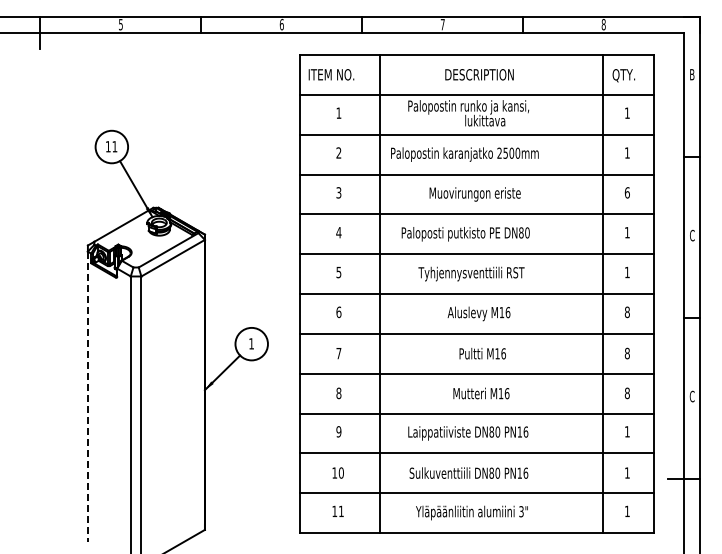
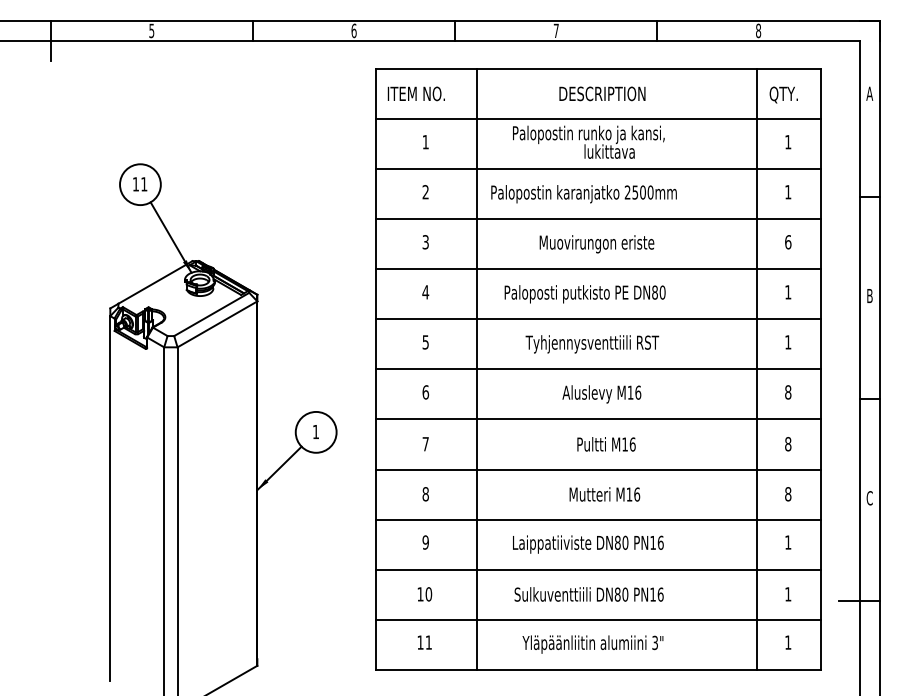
text: (691, 74) -> (868, 93), B -> A
text: (692, 235) -> (870, 295), C -> B
line: (87, 396) -> (109, 498), dashed -> solid

